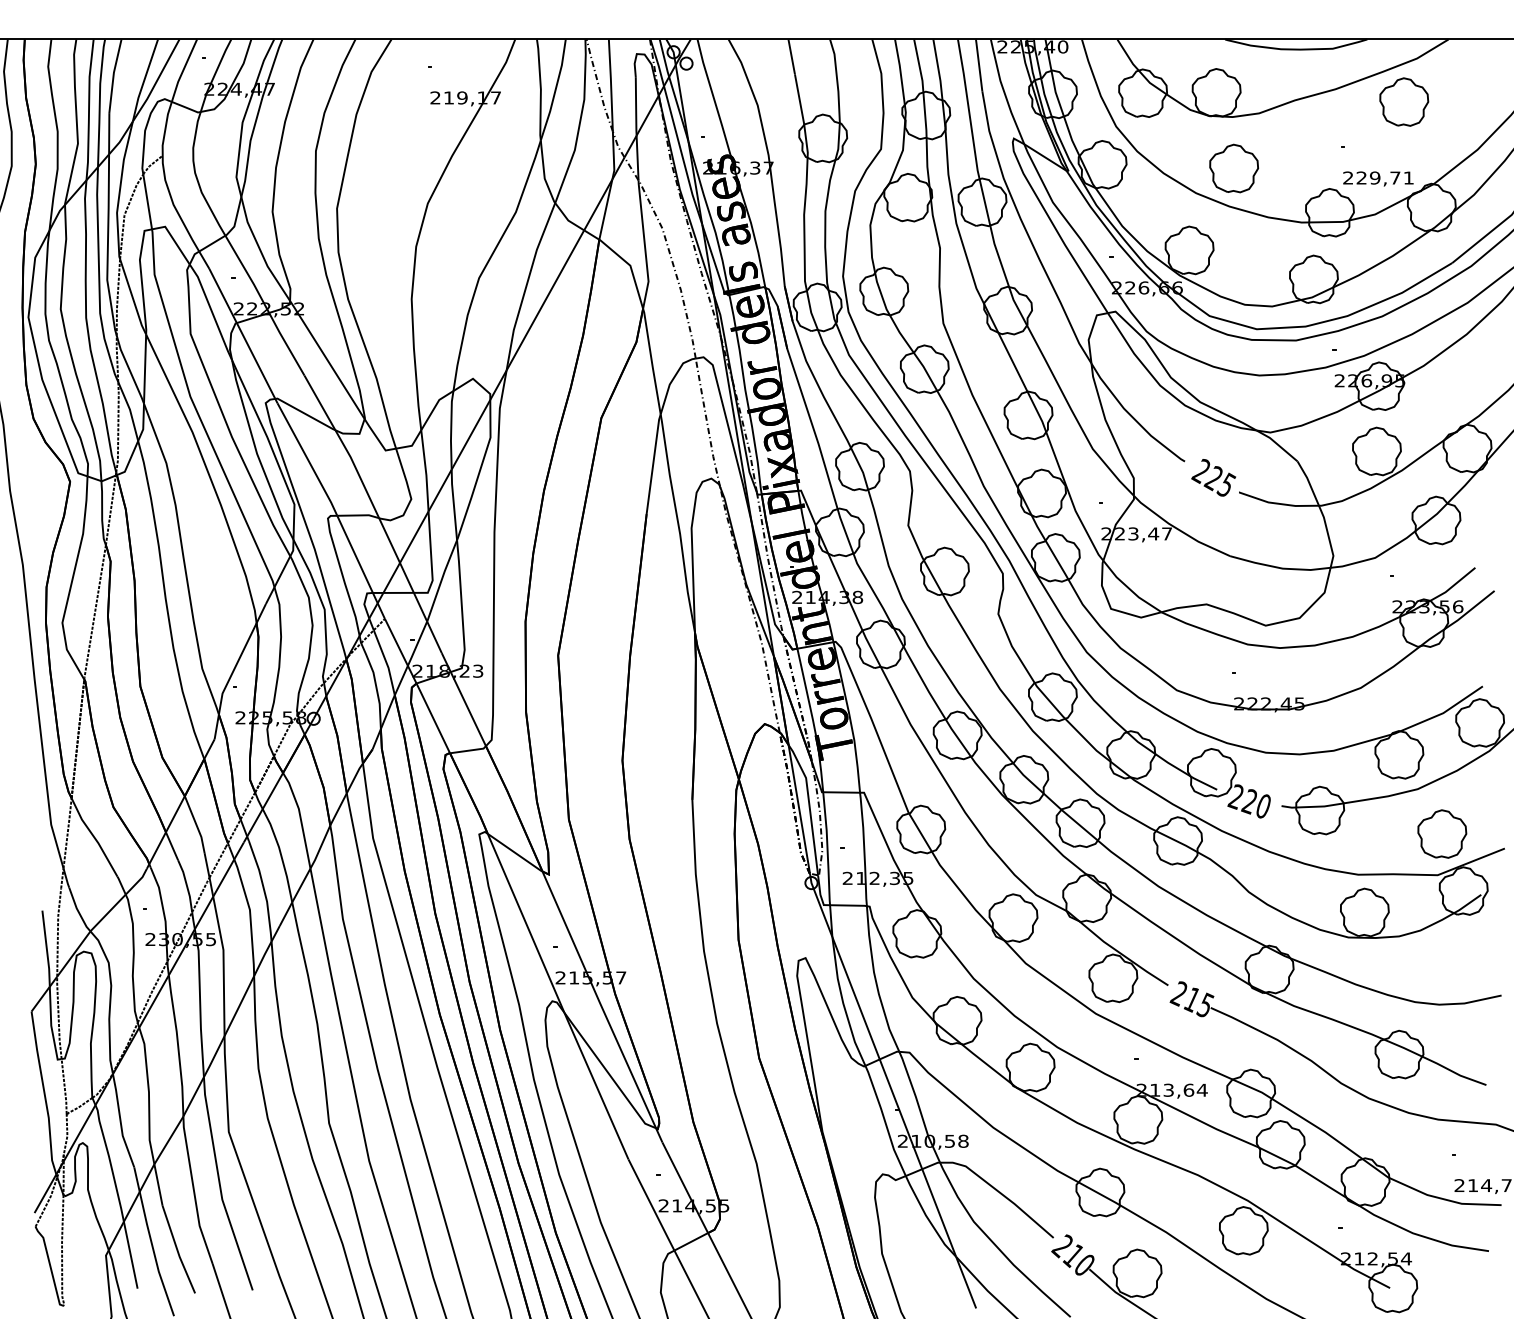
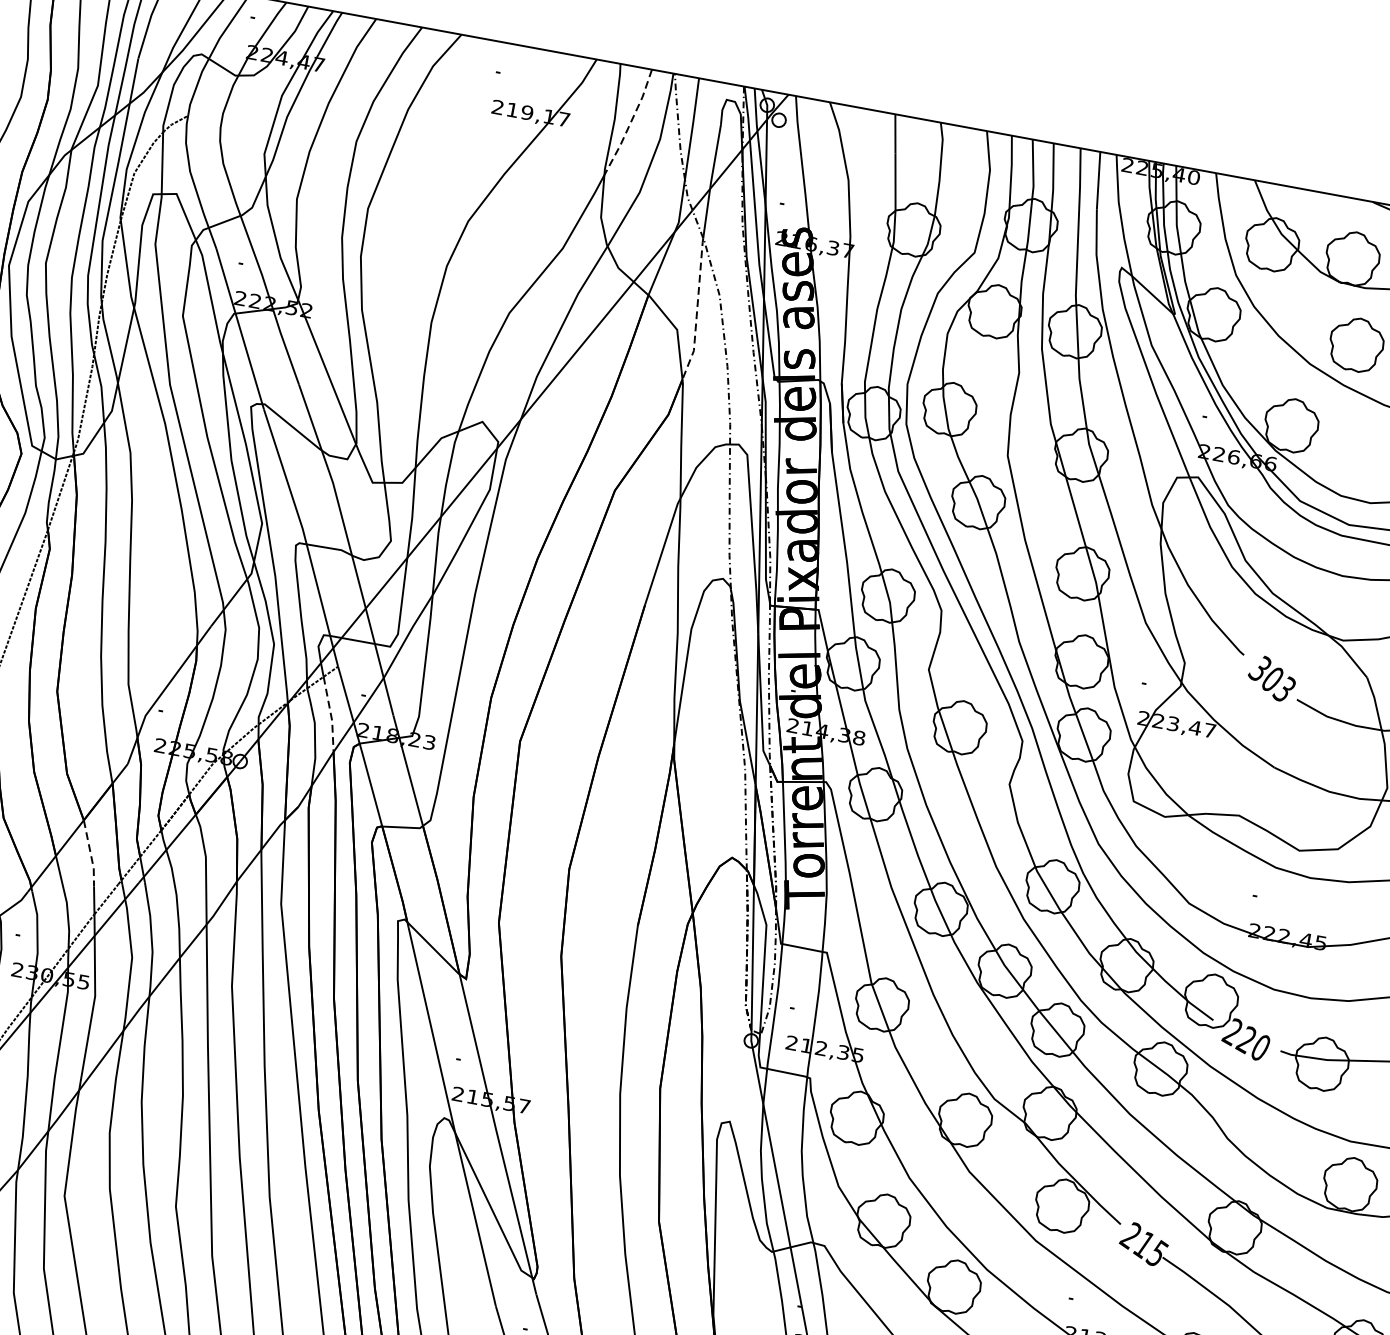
line: (555, 90) -> (630, 123), solid -> dashed
line: (644, 245) -> (696, 310), solid -> dashed
text: (1213, 477) -> (1272, 678), 225 -> 303
line: (386, 663) -> (330, 715), solid -> dashed
line: (196, 824) -> (90, 853), solid -> dashed

